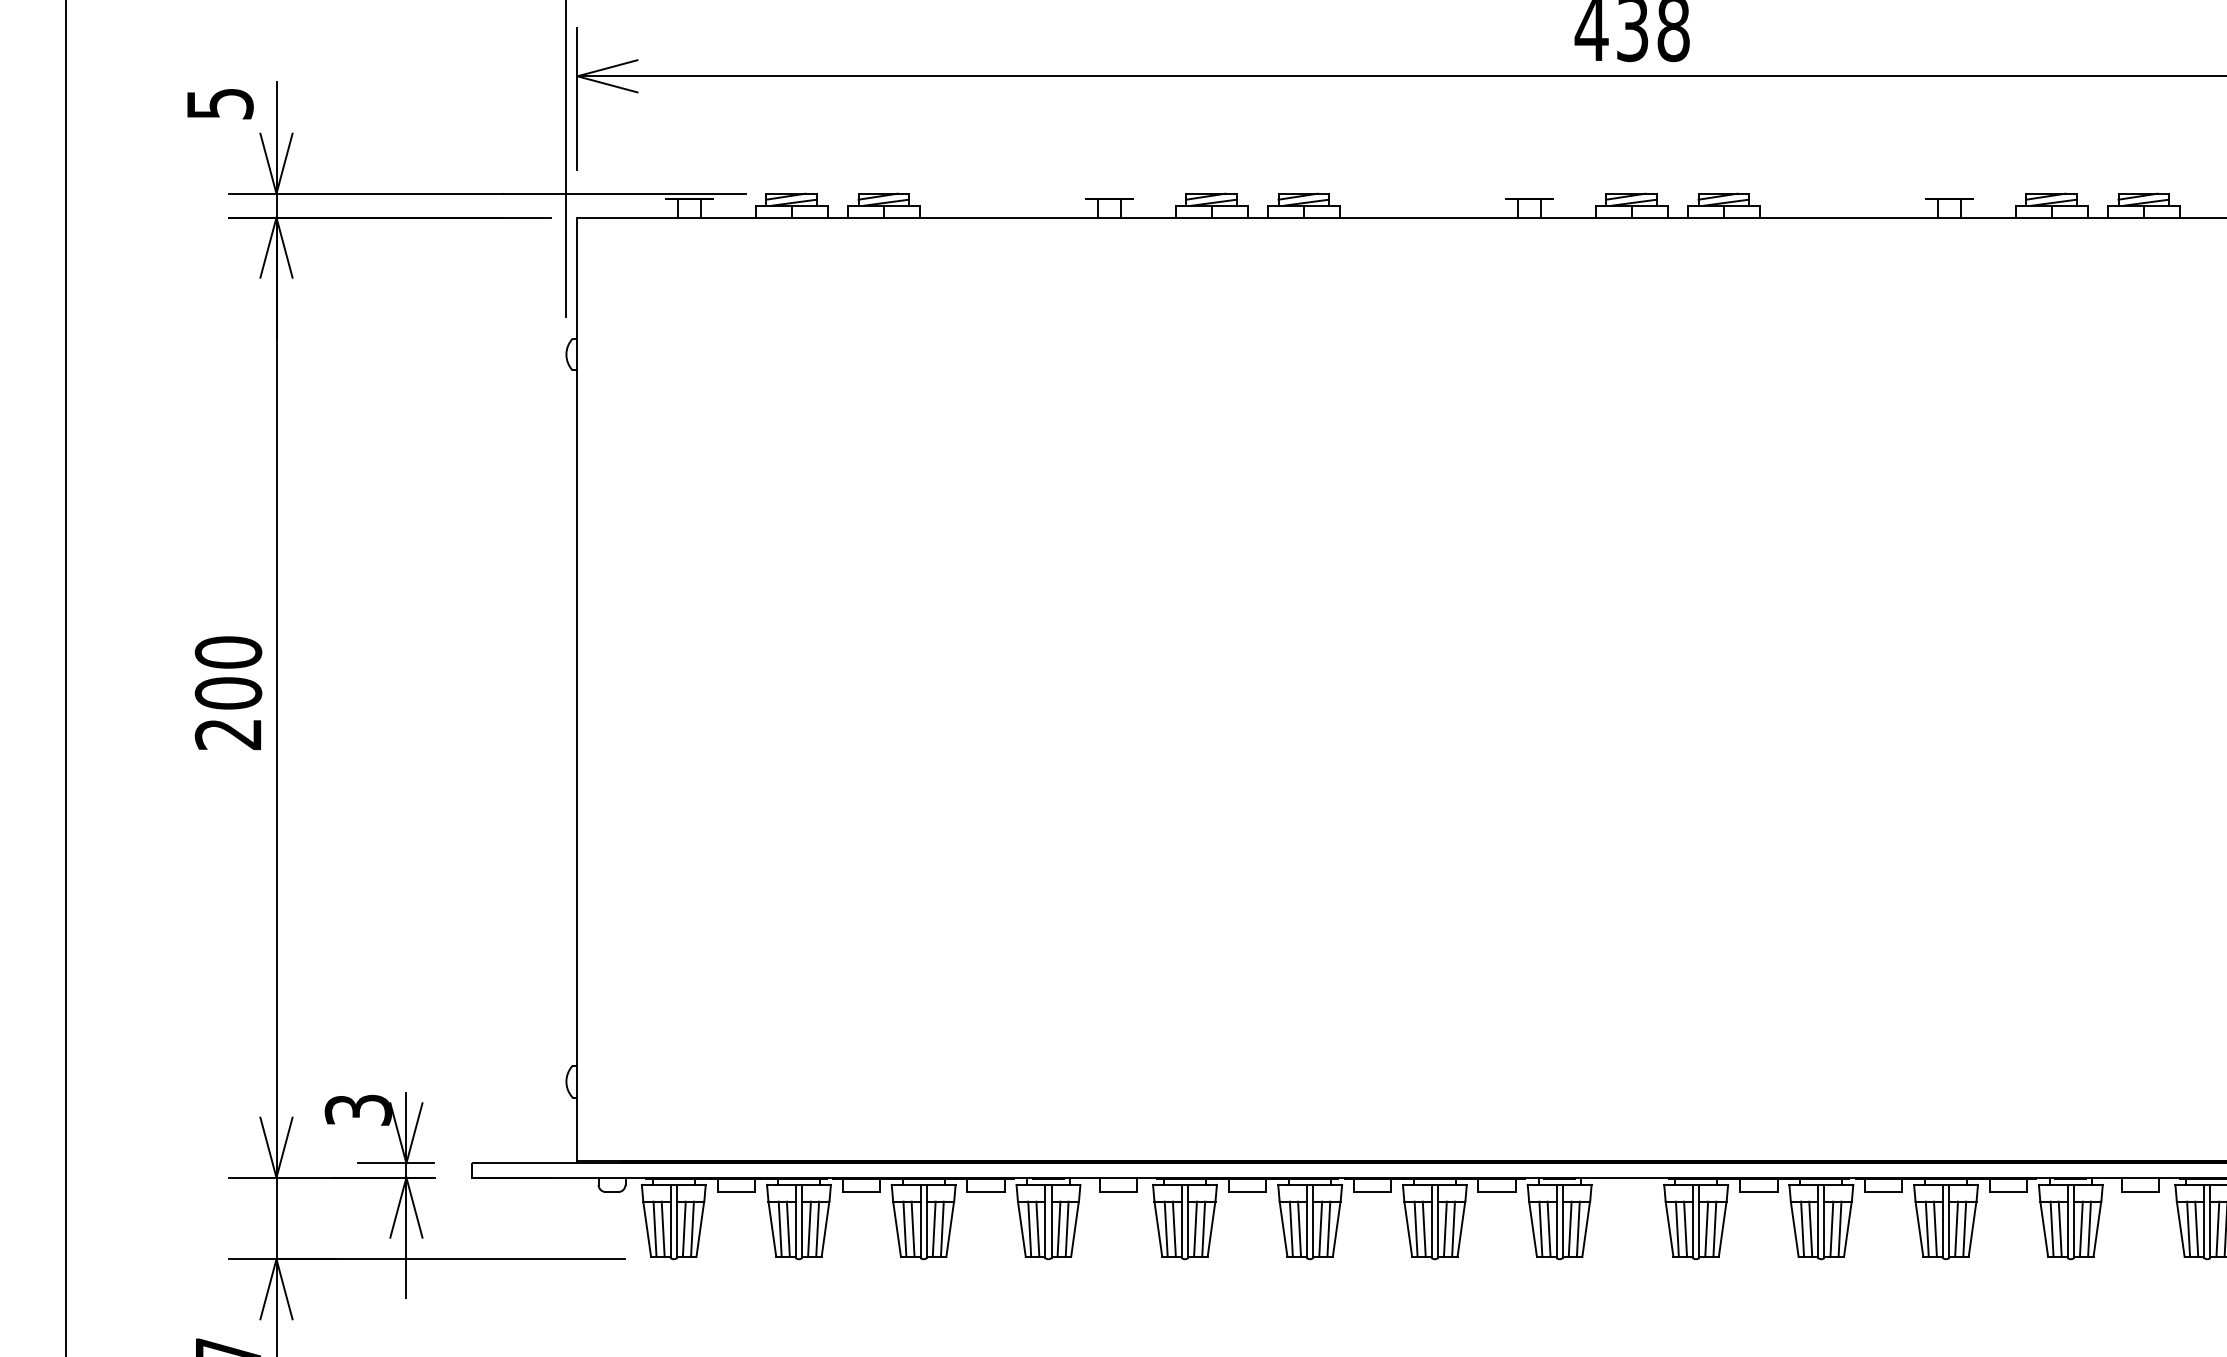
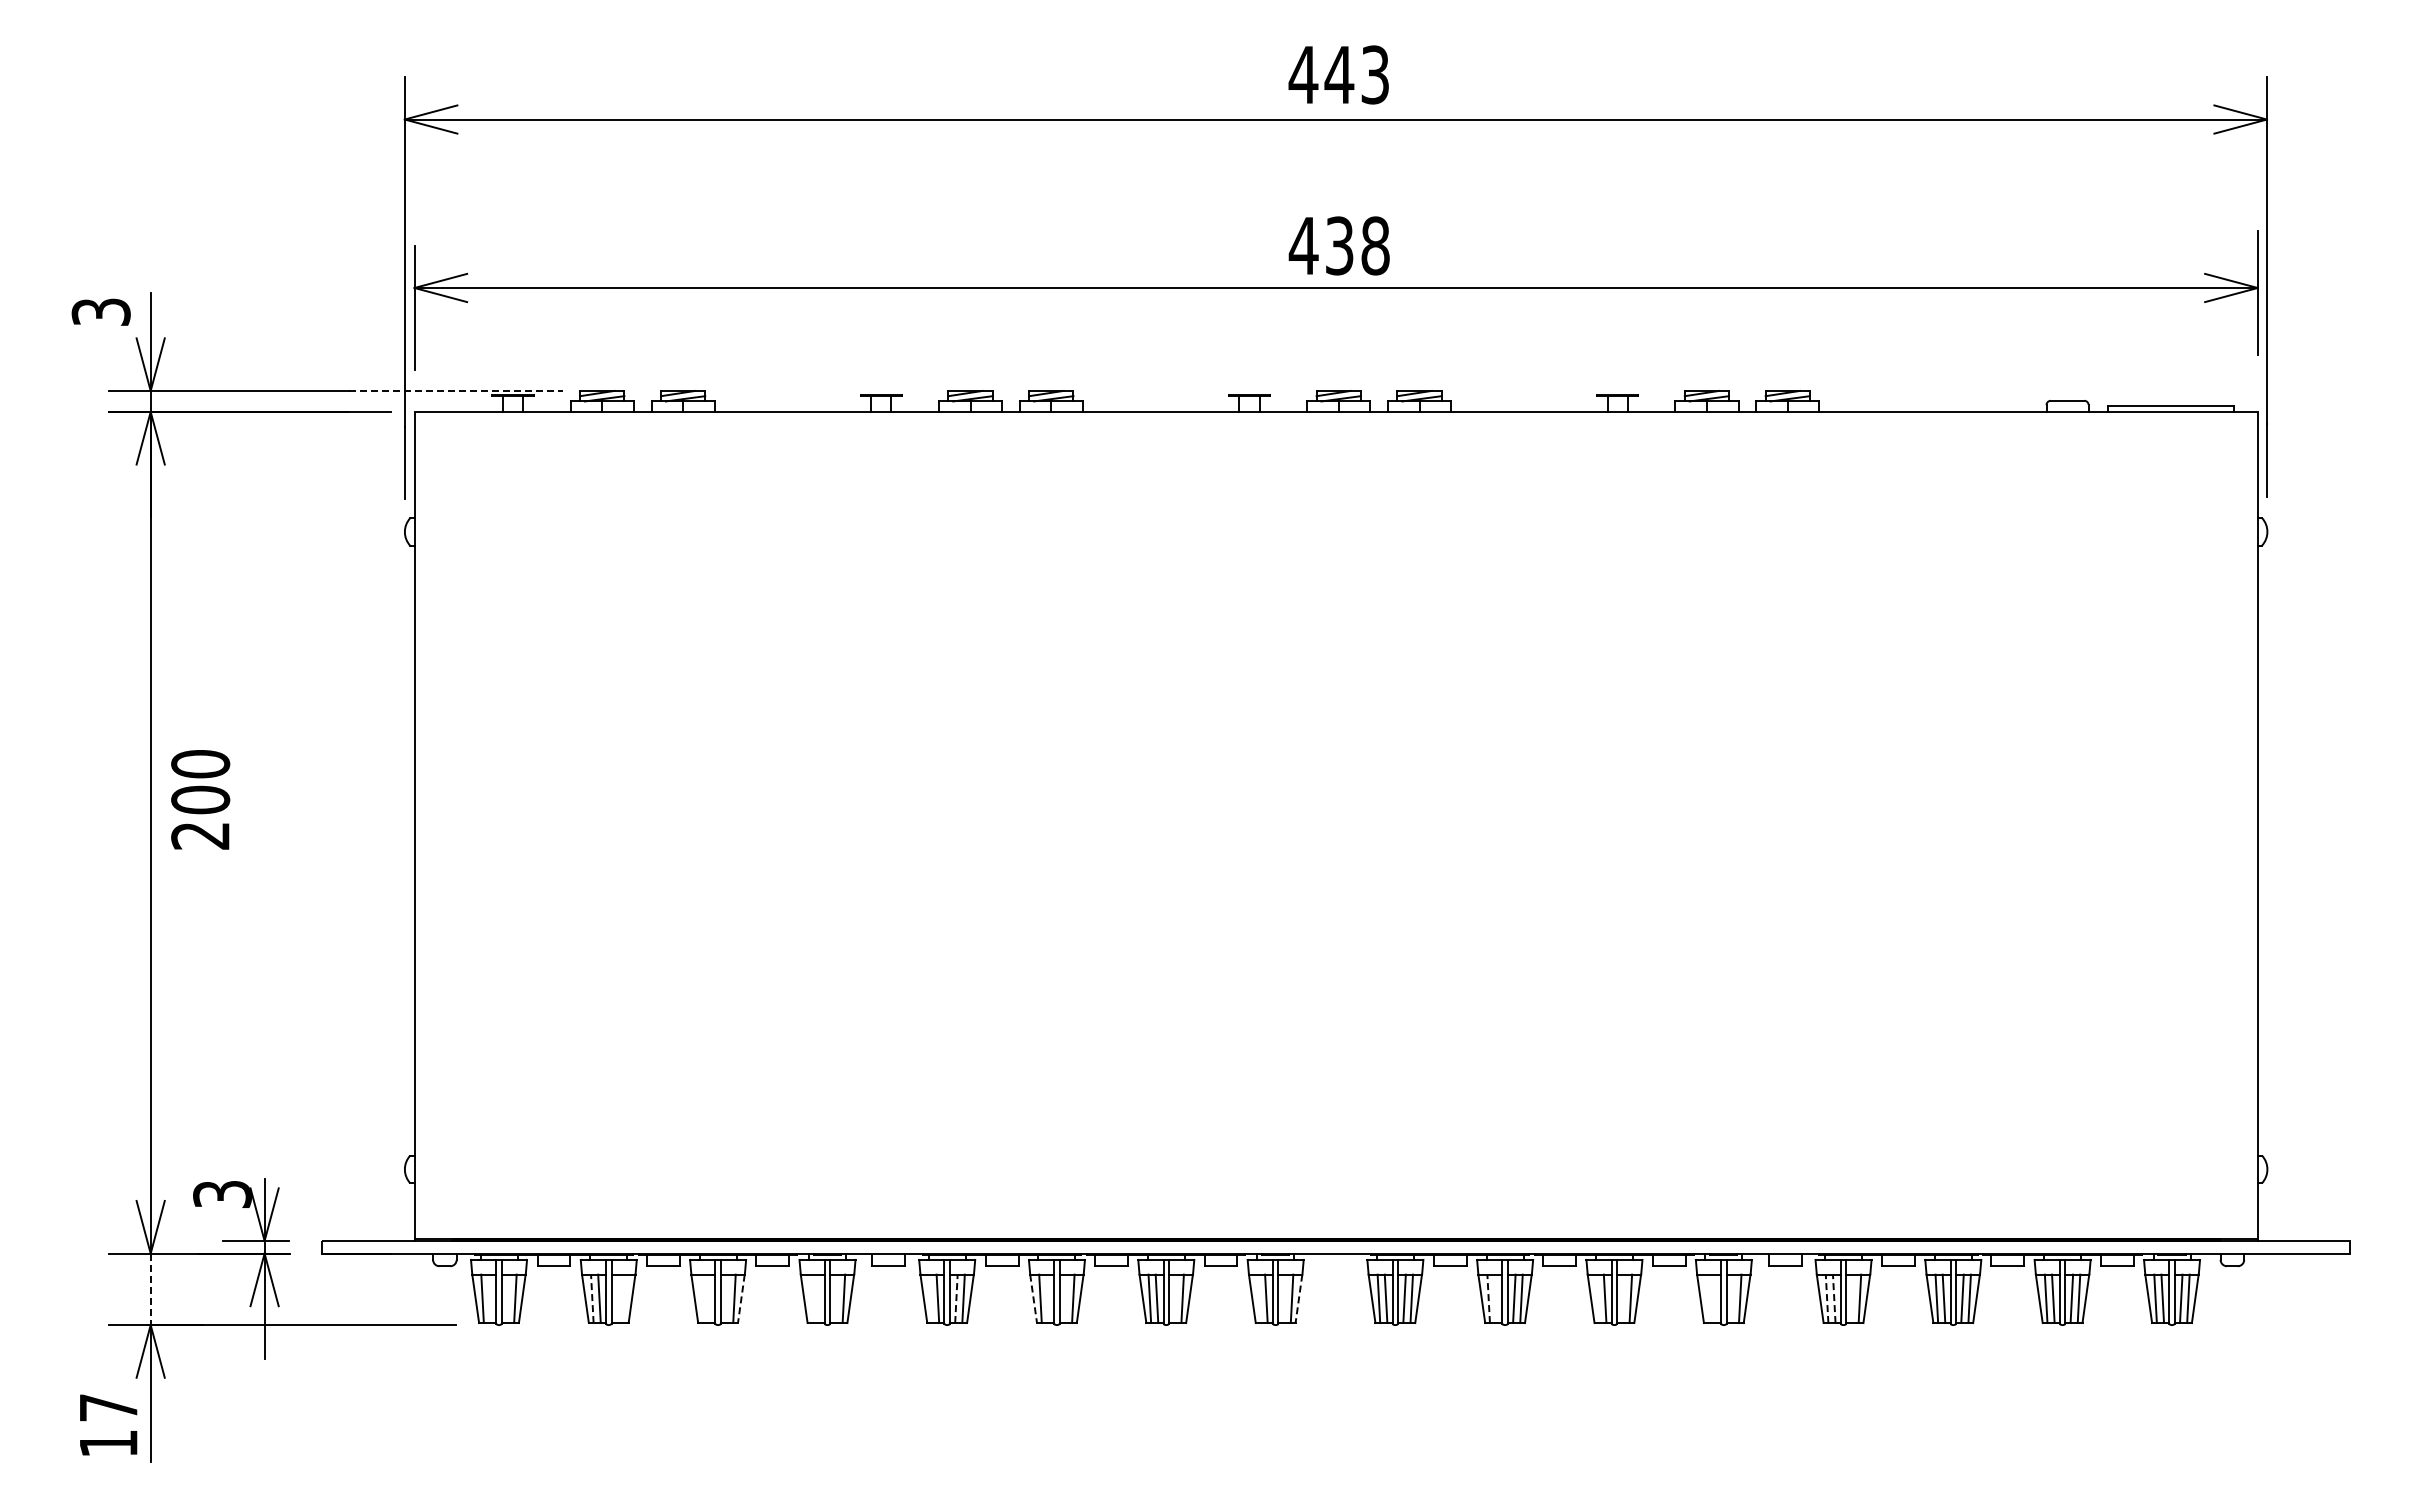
text: (219, 103) -> (100, 311), 5 -> 3
line: (624, 193) -> (455, 390), solid -> dashed
text: (228, 692) -> (200, 799), moved
line: (276, 1218) -> (150, 1289), solid -> dashed
line: (662, 1228) -> (489, 1298), removed
line: (684, 1228) -> (508, 1298), removed
line: (780, 1228) -> (592, 1298), solid -> dashed
line: (808, 1228) -> (617, 1298), removed
line: (816, 1228) -> (624, 1298), removed
line: (904, 1228) -> (701, 1298), removed
line: (912, 1228) -> (708, 1298), removed
line: (934, 1228) -> (727, 1298), removed
line: (1029, 1228) -> (810, 1298), removed
line: (1037, 1228) -> (817, 1298), removed
line: (1058, 1228) -> (836, 1298), removed
line: (1165, 1228) -> (930, 1298), removed
line: (1195, 1228) -> (956, 1298), solid -> dashed
line: (1299, 1228) -> (1047, 1298), removed
line: (1319, 1228) -> (1065, 1298), removed
line: (1445, 1228) -> (1175, 1298), removed
line: (1540, 1228) -> (1258, 1298), removed
line: (1569, 1228) -> (1284, 1298), removed
line: (1802, 1228) -> (1488, 1298), solid -> dashed
line: (1810, 1228) -> (1495, 1298), removed
line: (1926, 1228) -> (1597, 1298), removed
line: (1956, 1228) -> (1623, 1298), removed
line: (2052, 1228) -> (1707, 1298), removed
line: (2060, 1228) -> (1714, 1298), removed
line: (2080, 1228) -> (1732, 1298), removed
line: (2189, 1228) -> (1827, 1298), solid -> dashed
line: (2197, 1228) -> (1834, 1298), solid -> dashed
line: (2217, 1228) -> (1852, 1298), removed
line: (950, 1230) -> (741, 1299), solid -> dashed
line: (1283, 1230) -> (1033, 1299), solid -> dashed
line: (1585, 1230) -> (1298, 1299), solid -> dashed

